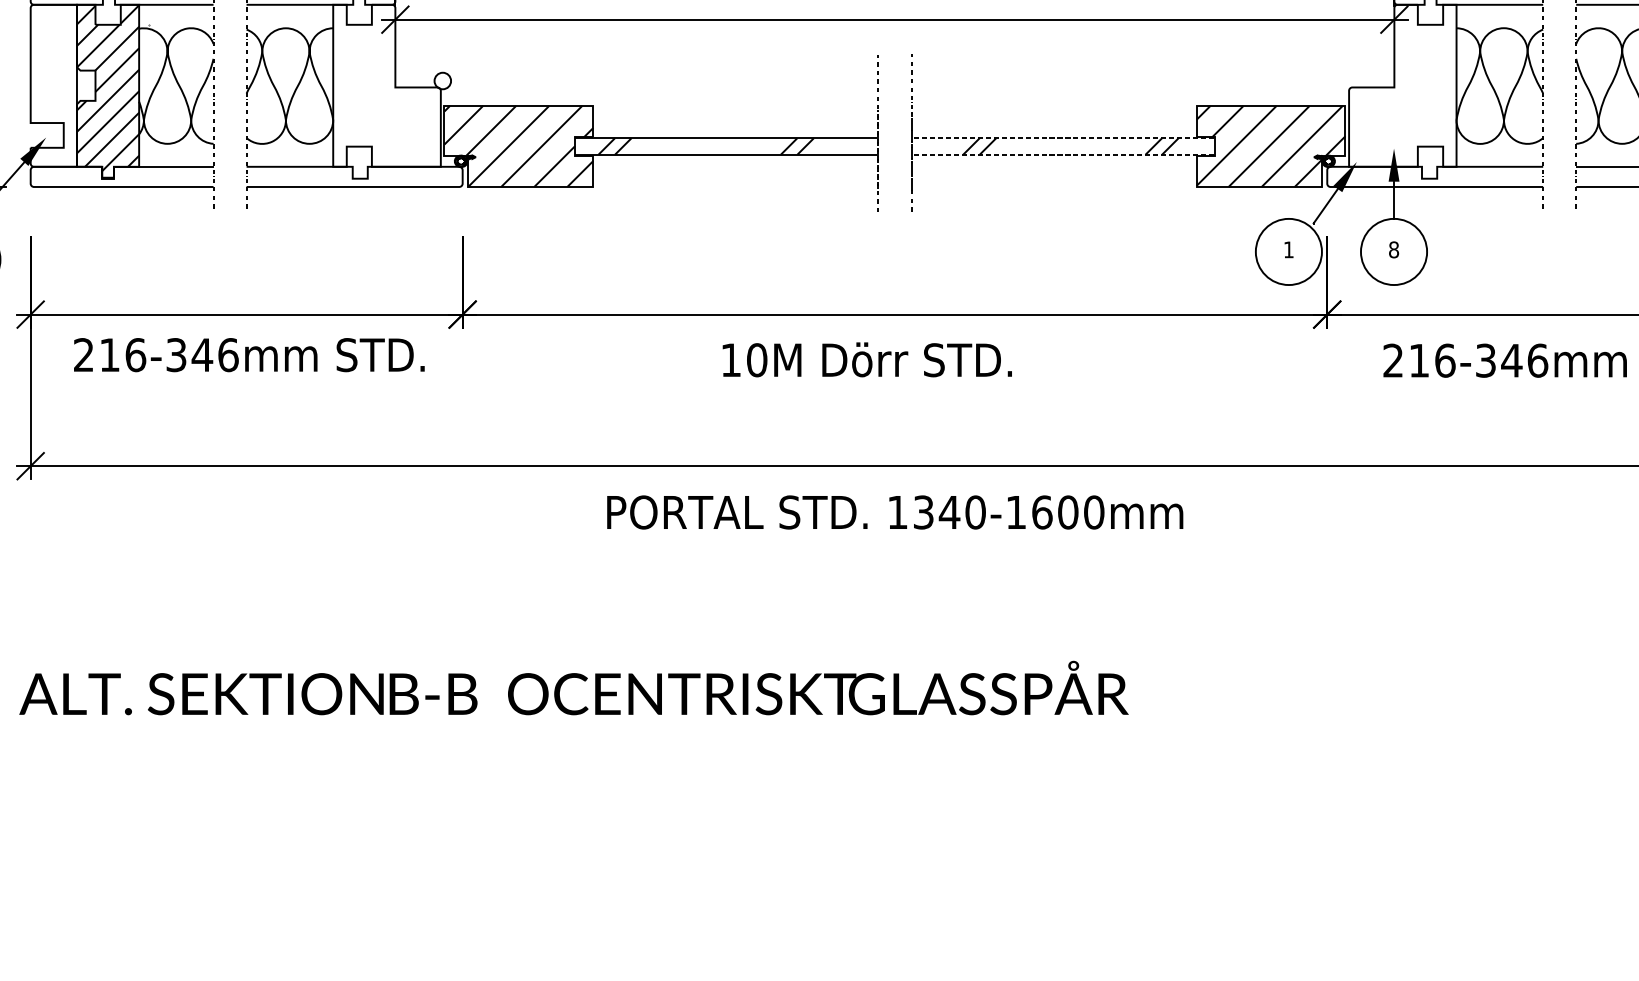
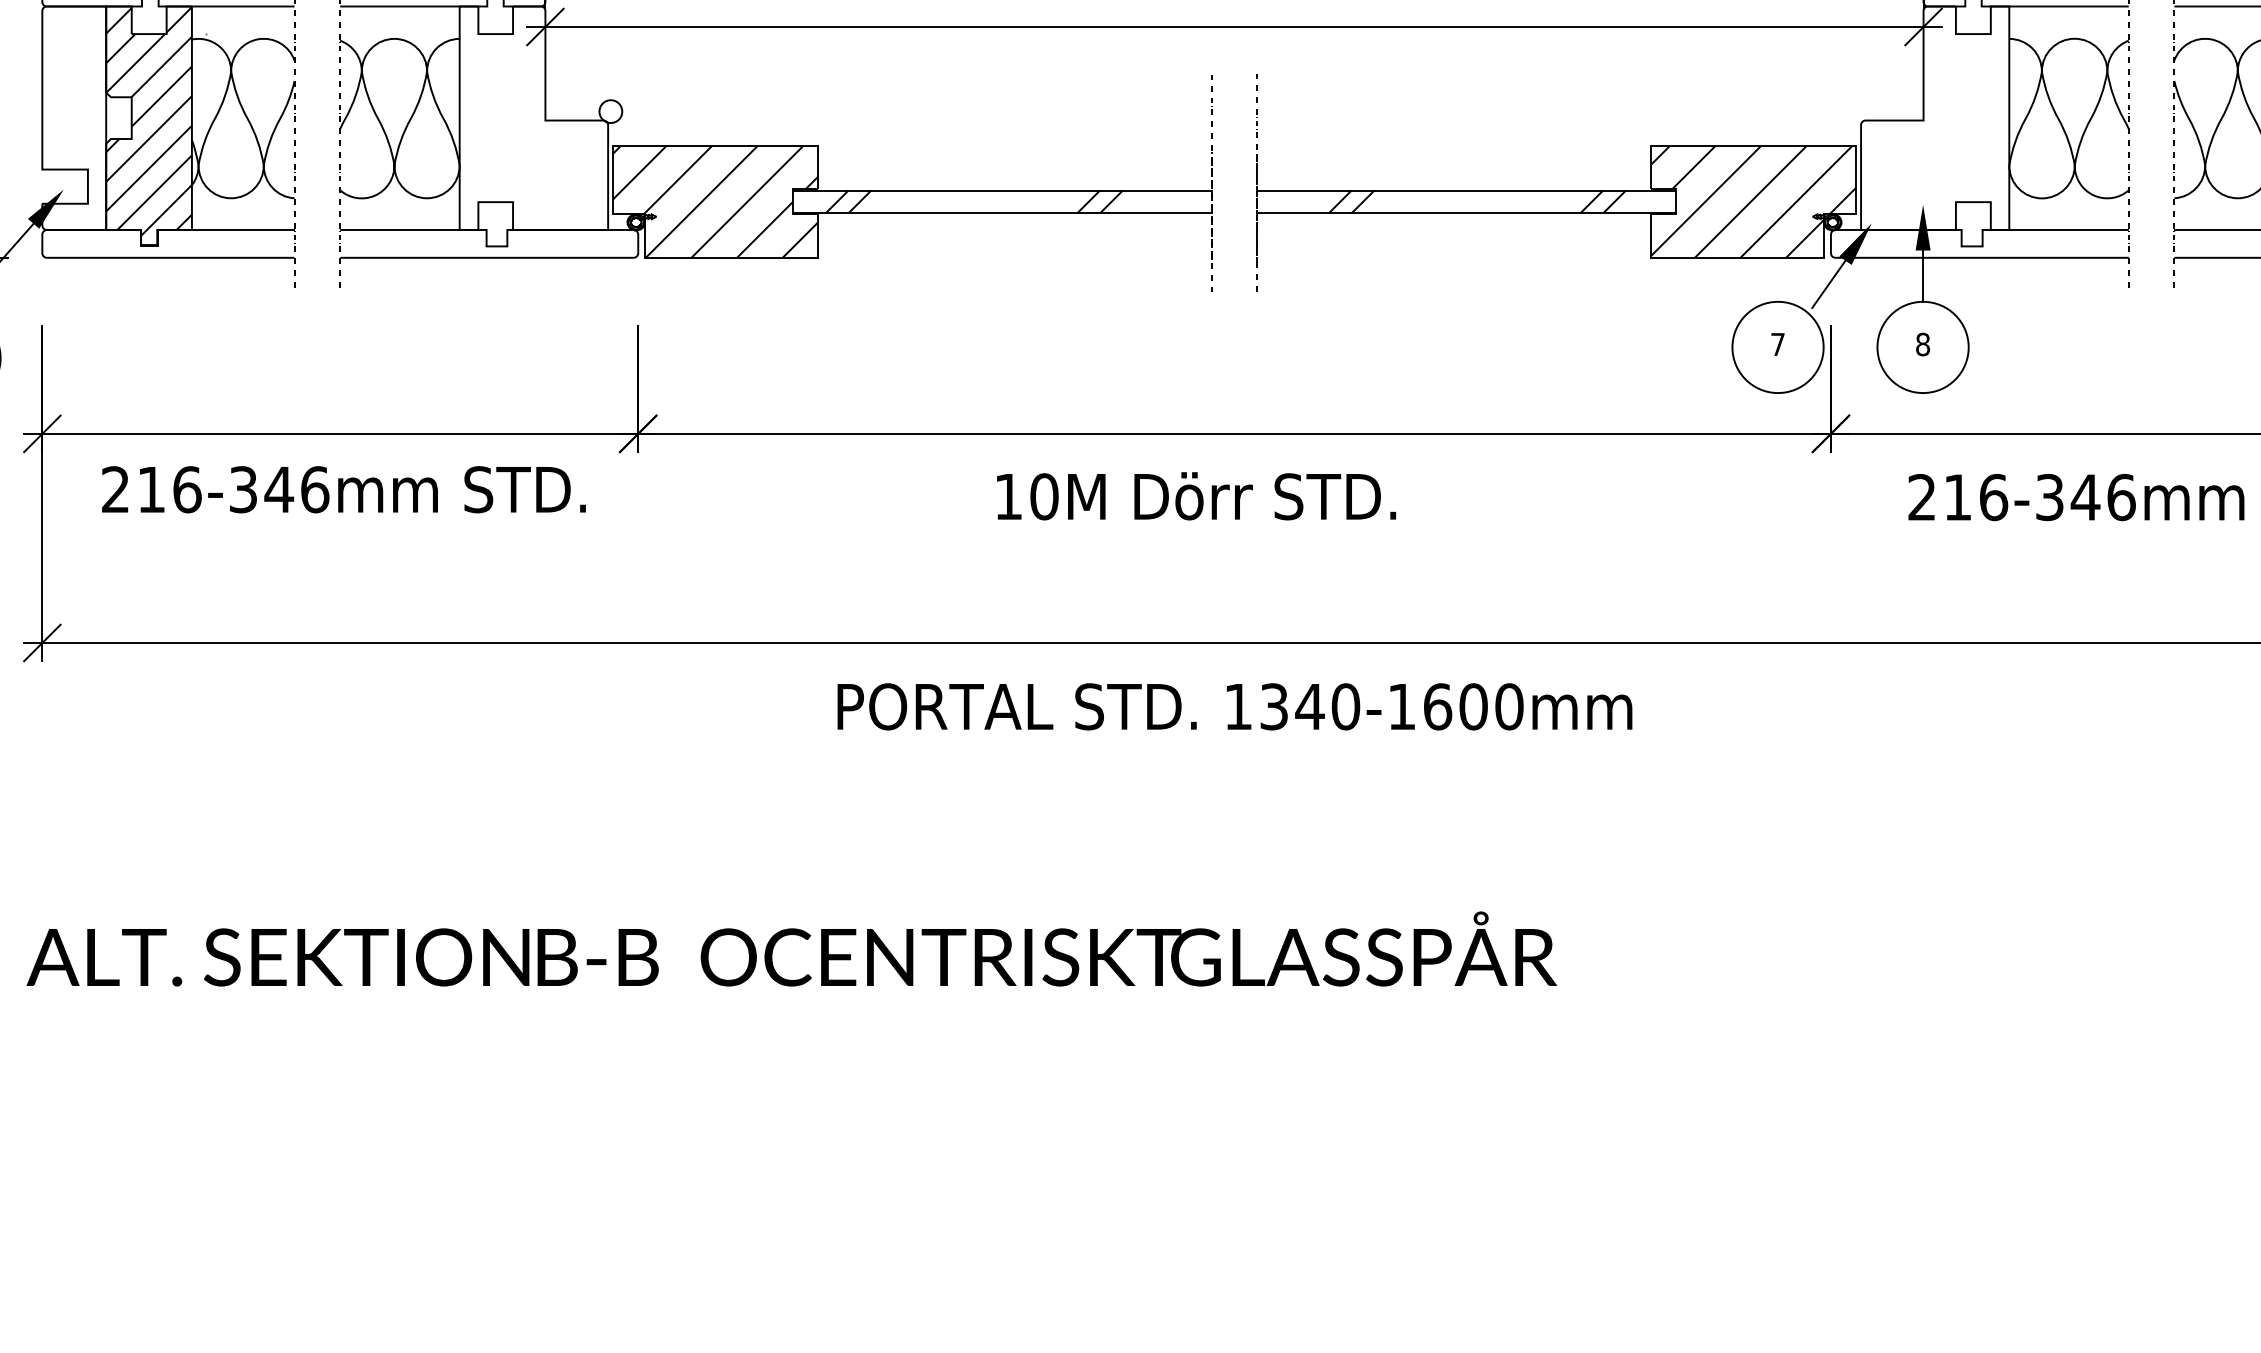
line: (1063, 138) -> (1466, 190), dashed -> solid
line: (1063, 154) -> (1466, 213), dashed -> solid
text: (1288, 249) -> (1777, 344), 1 -> 7

